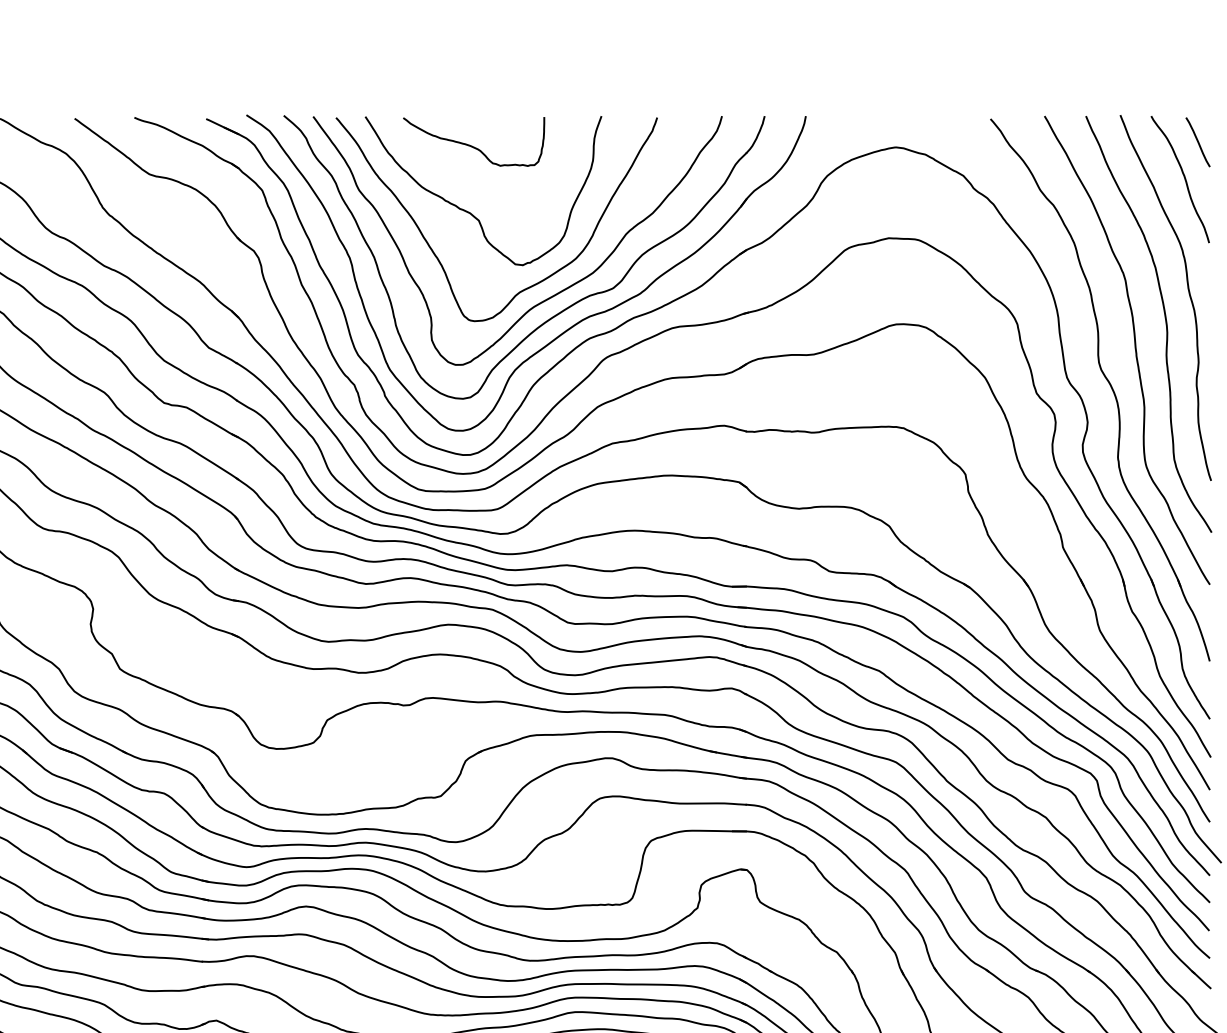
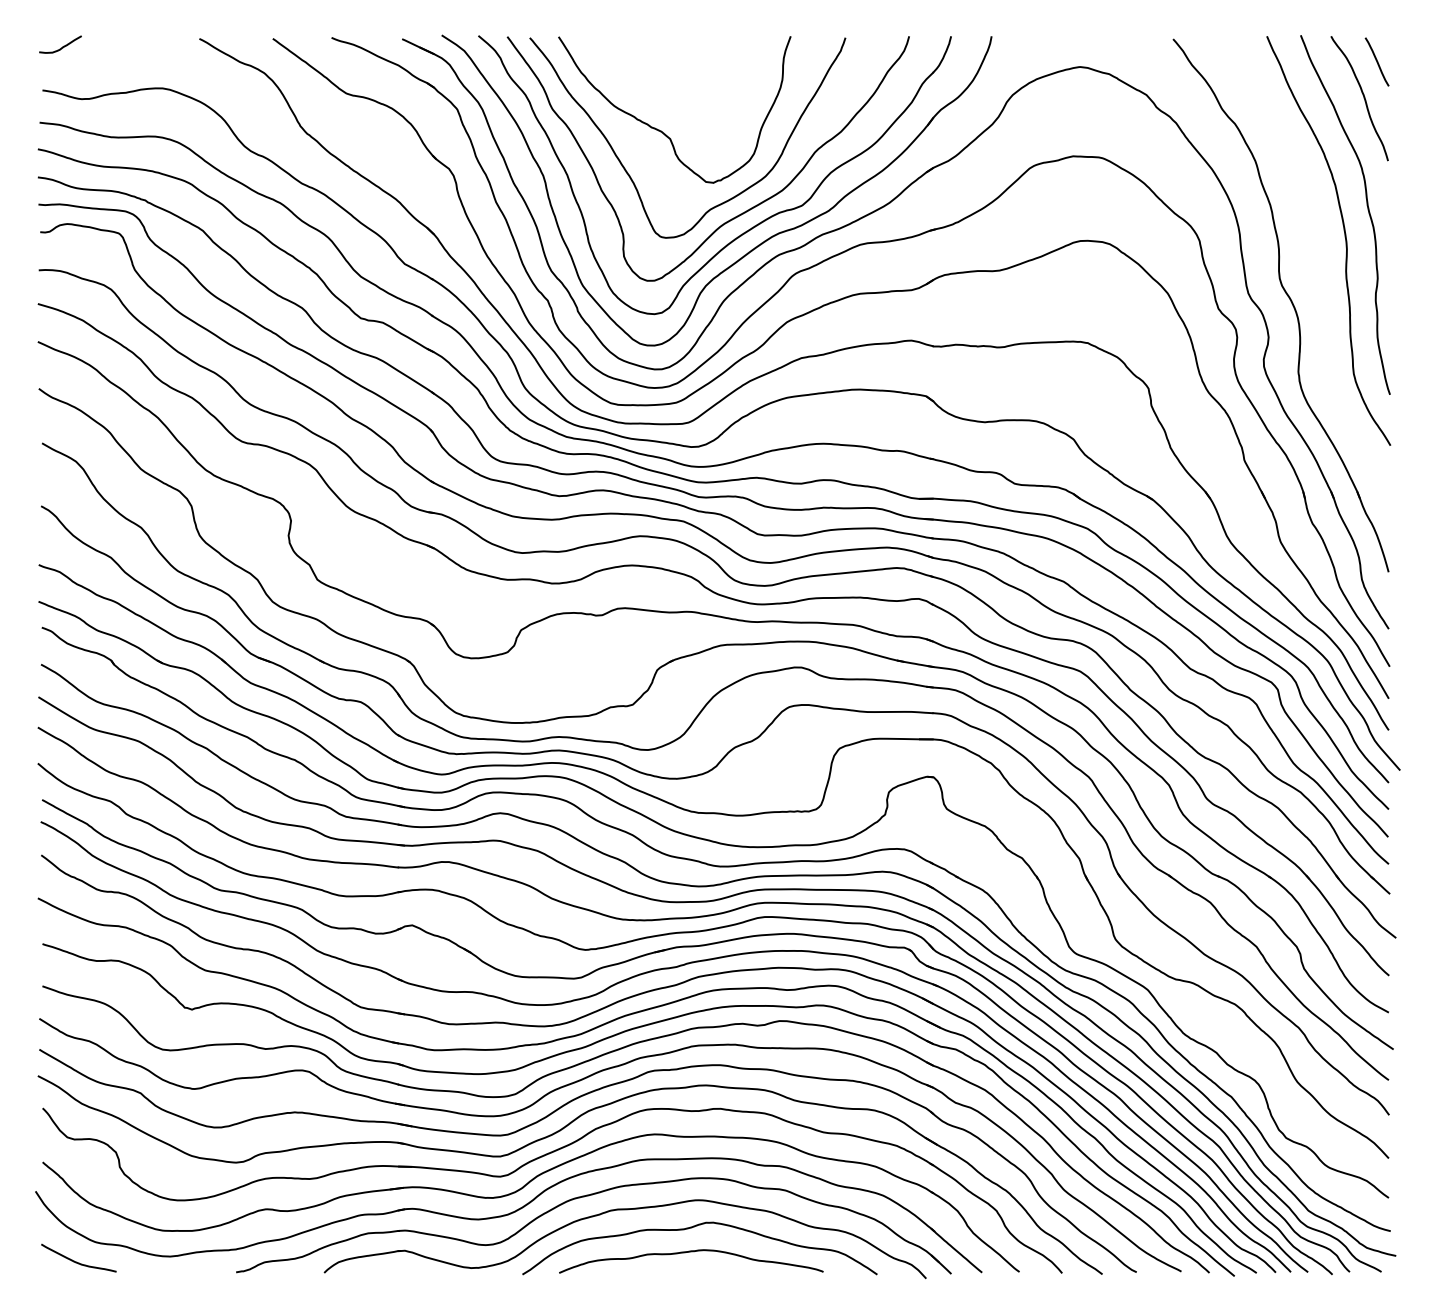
curve: (473, 145) -> (664, 65), removed
curve: (1134, 347) -> (1314, 263), removed

